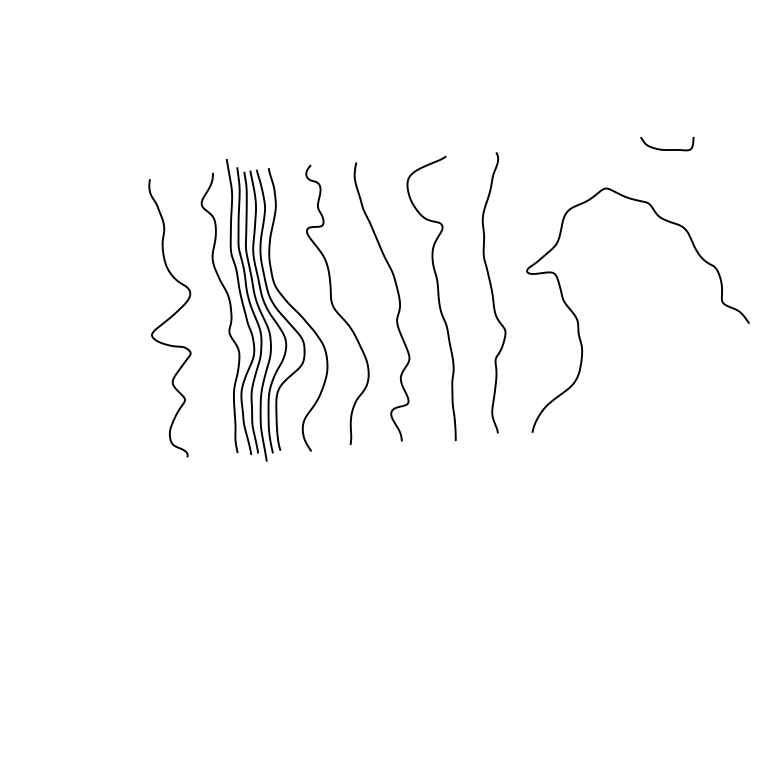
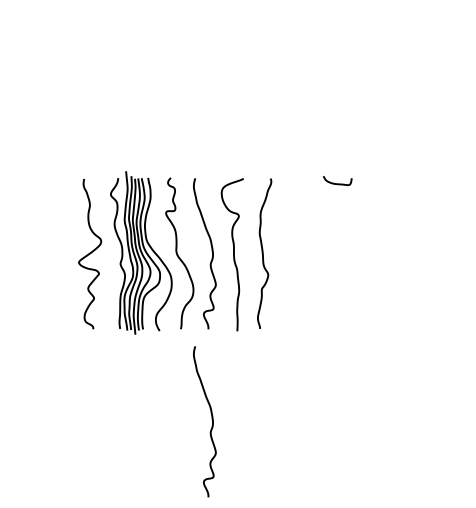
curve: (667, 148) -> (337, 183), moved
curve: (579, 319) -> (308, 271), removed
curve: (420, 608) -> (211, 419), added

